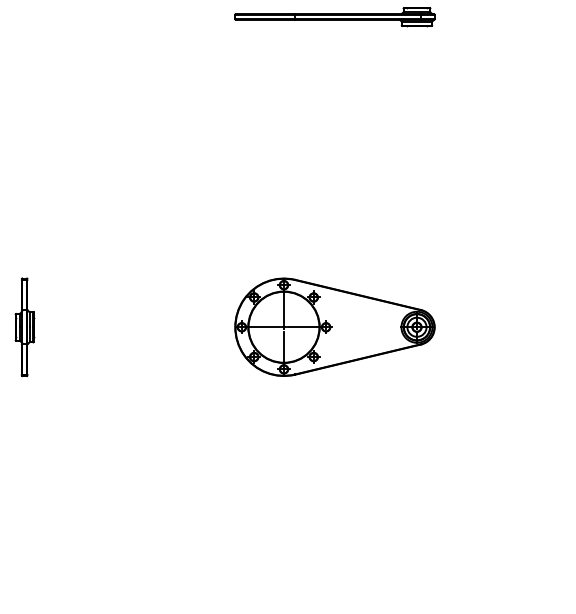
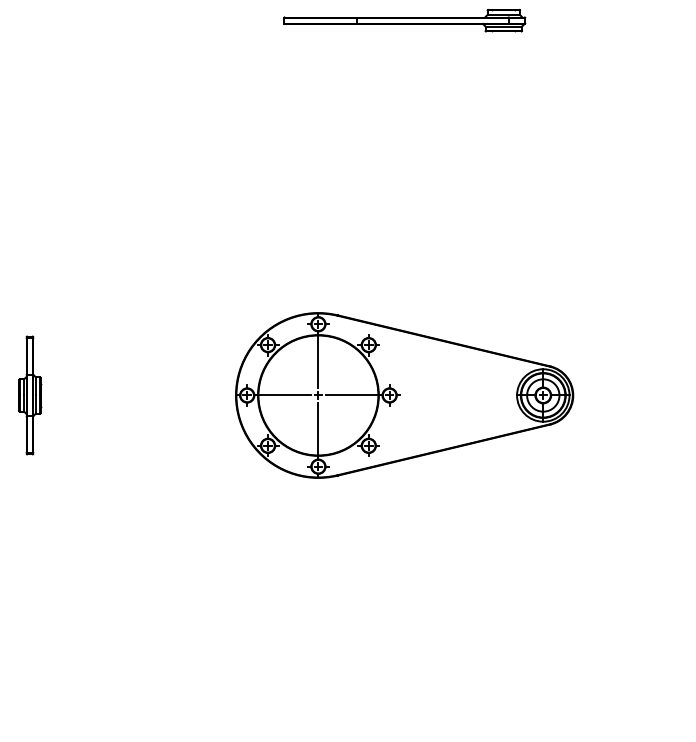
part: (334, 327) -> (404, 395), size x1.4

